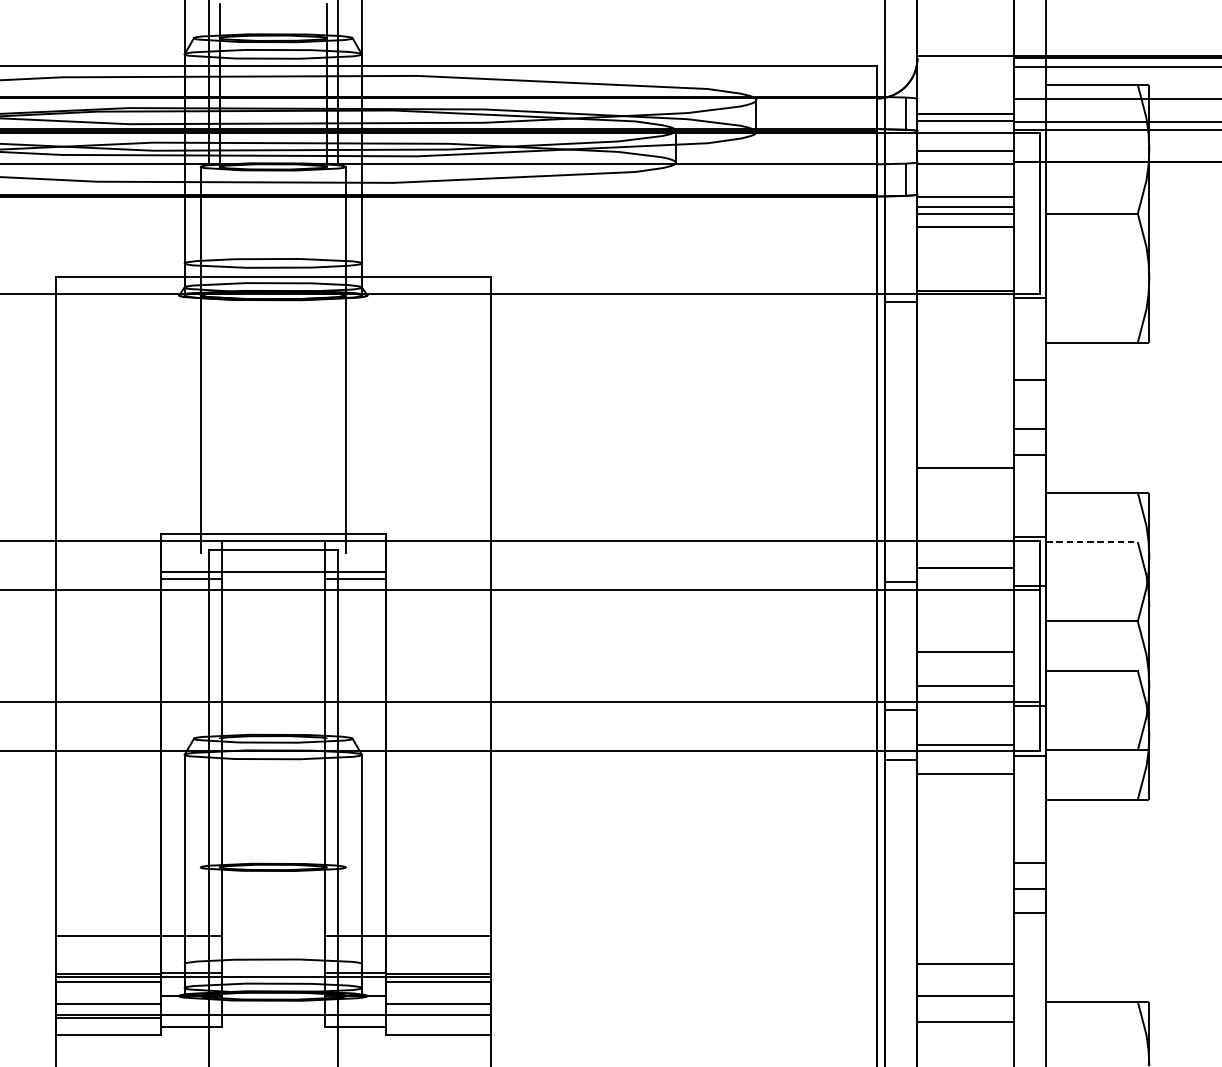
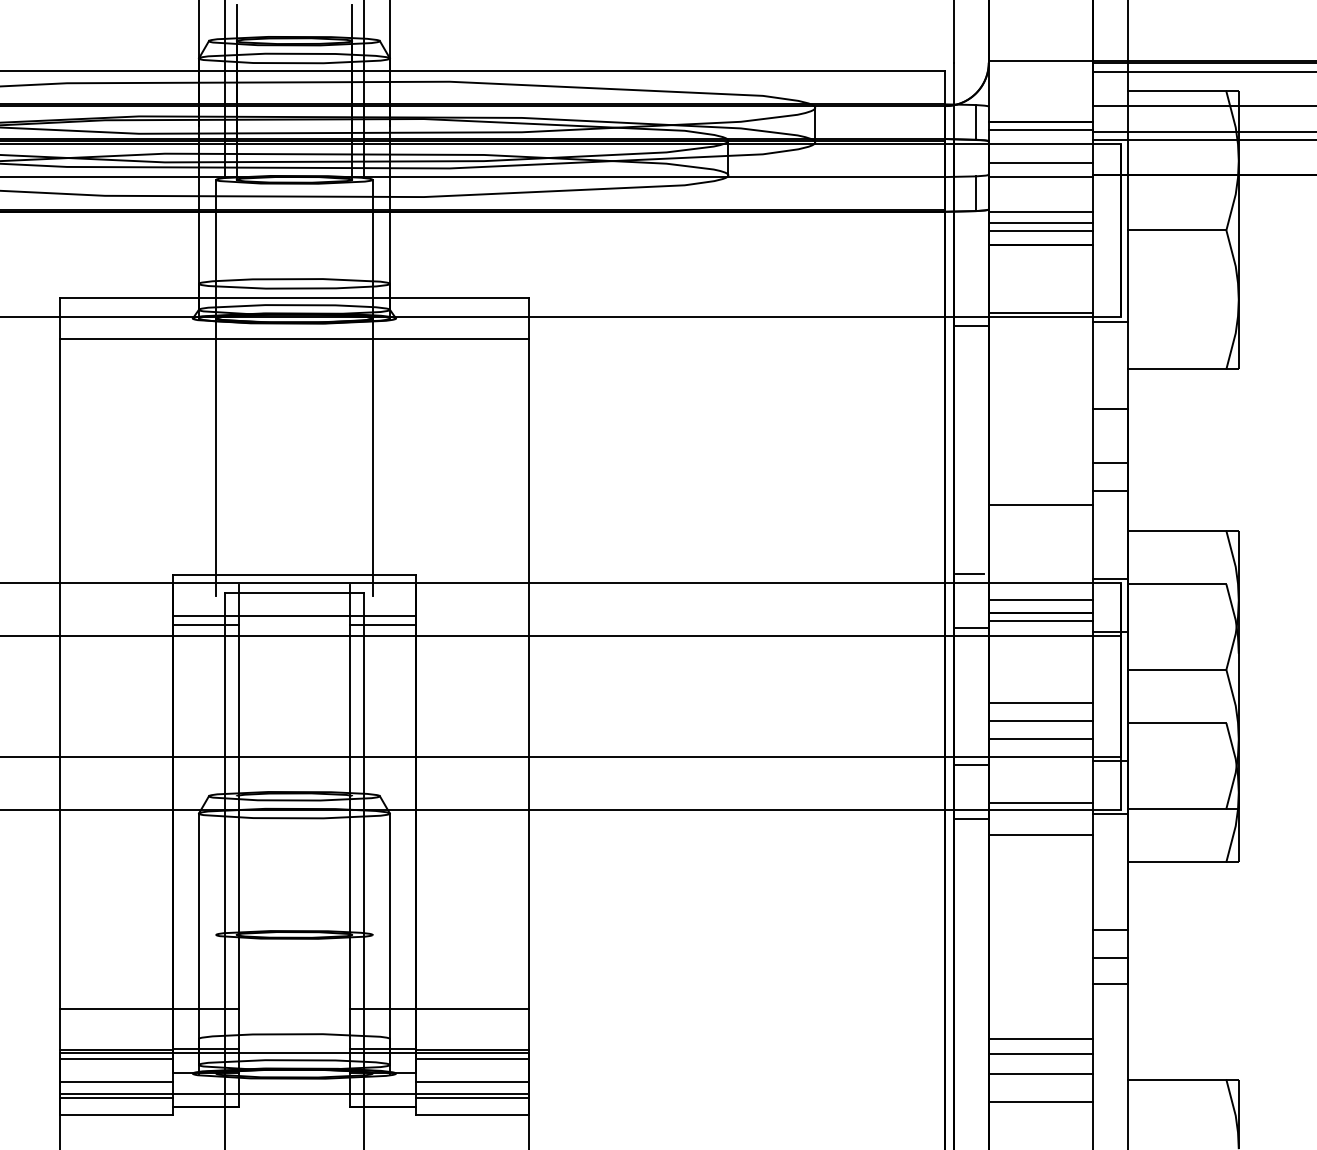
line: (273, 314) -> (294, 338), added
line: (899, 533) -> (969, 574), added
line: (1092, 542) -> (1177, 584), dashed -> solid
line: (965, 557) -> (1040, 600), added
line: (965, 575) -> (1040, 620), added
line: (965, 669) -> (1040, 721), added
line: (965, 977) -> (1040, 1053), added
line: (437, 1018) -> (471, 1097), added

